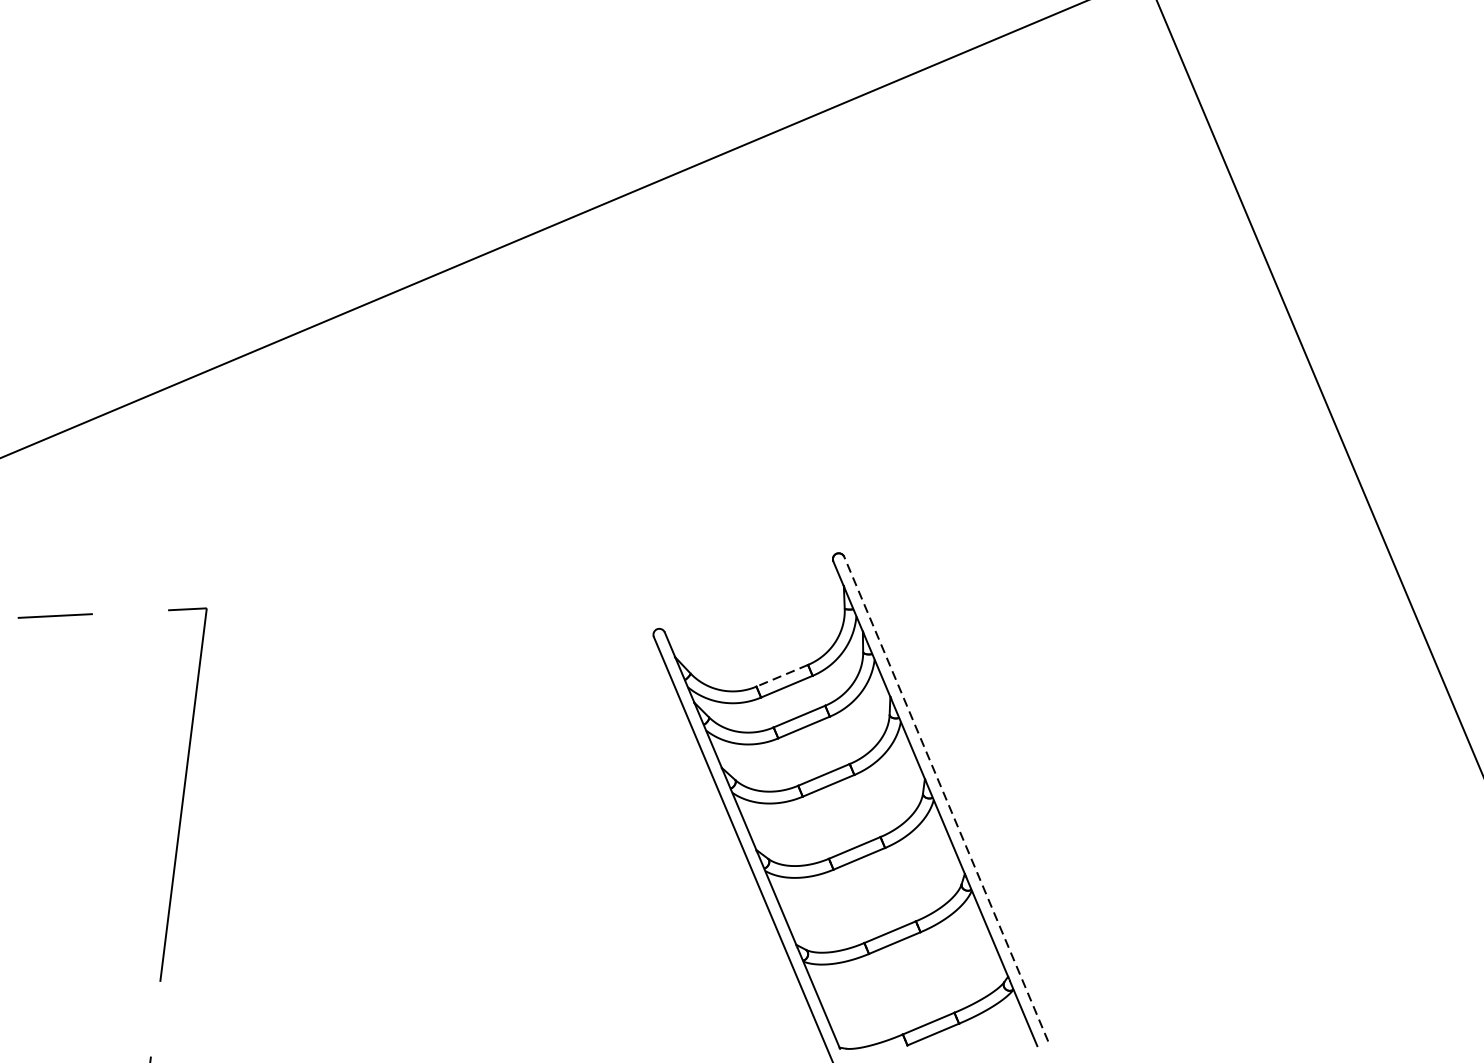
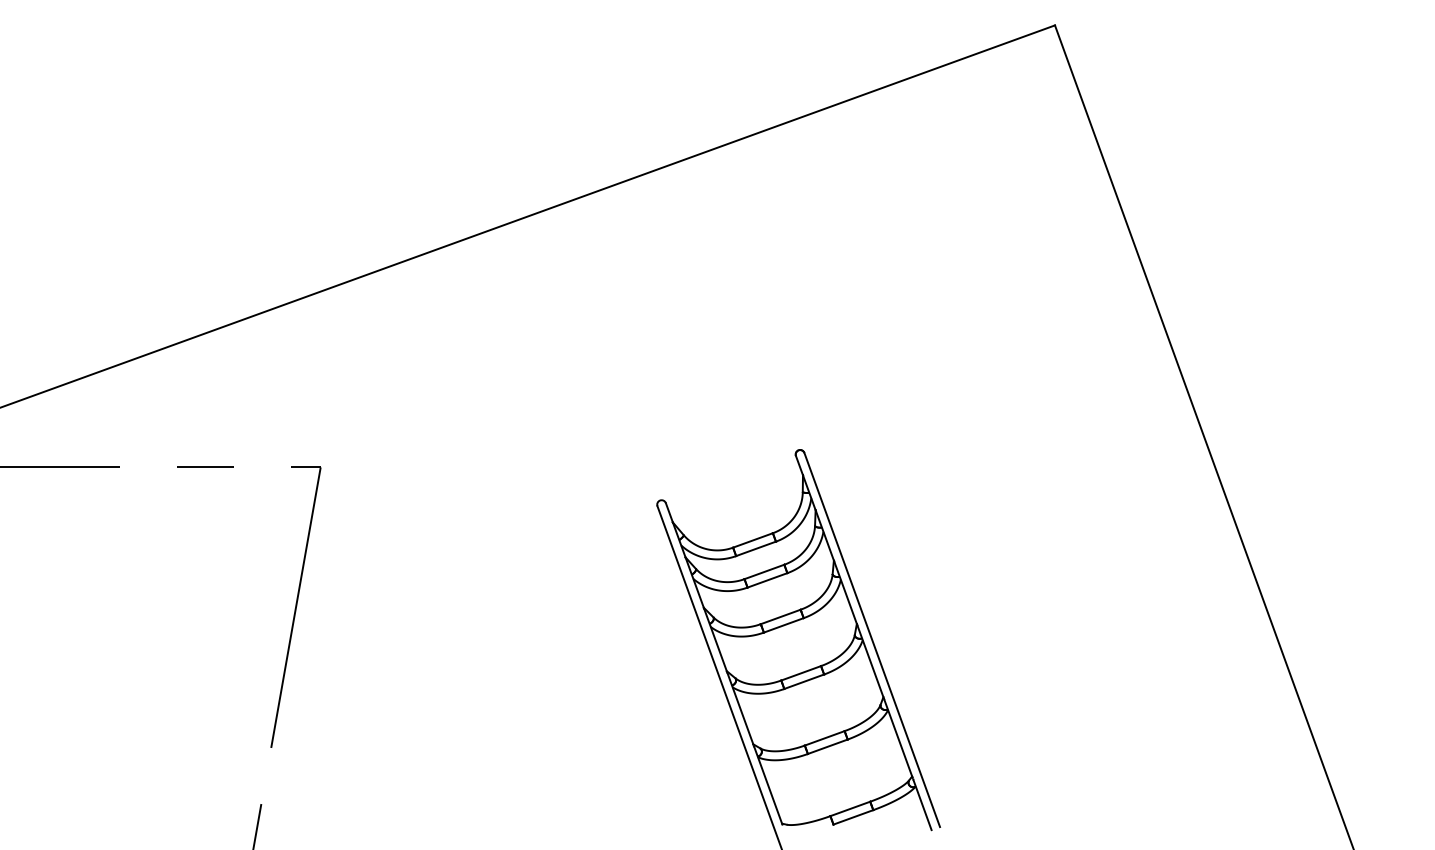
line: (781, 675) -> (752, 540), dashed -> solid
line: (946, 799) -> (872, 640), dashed -> solid

